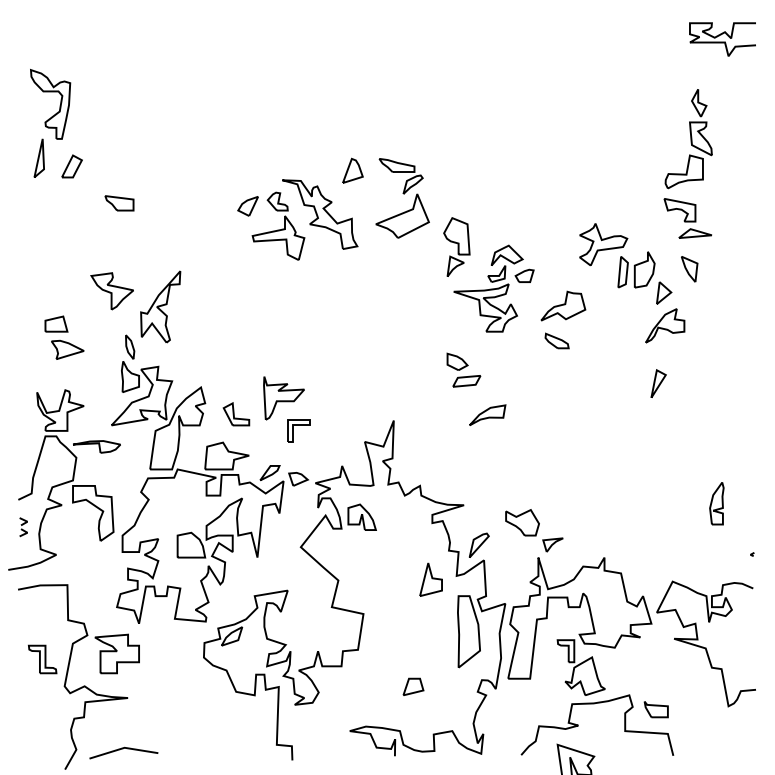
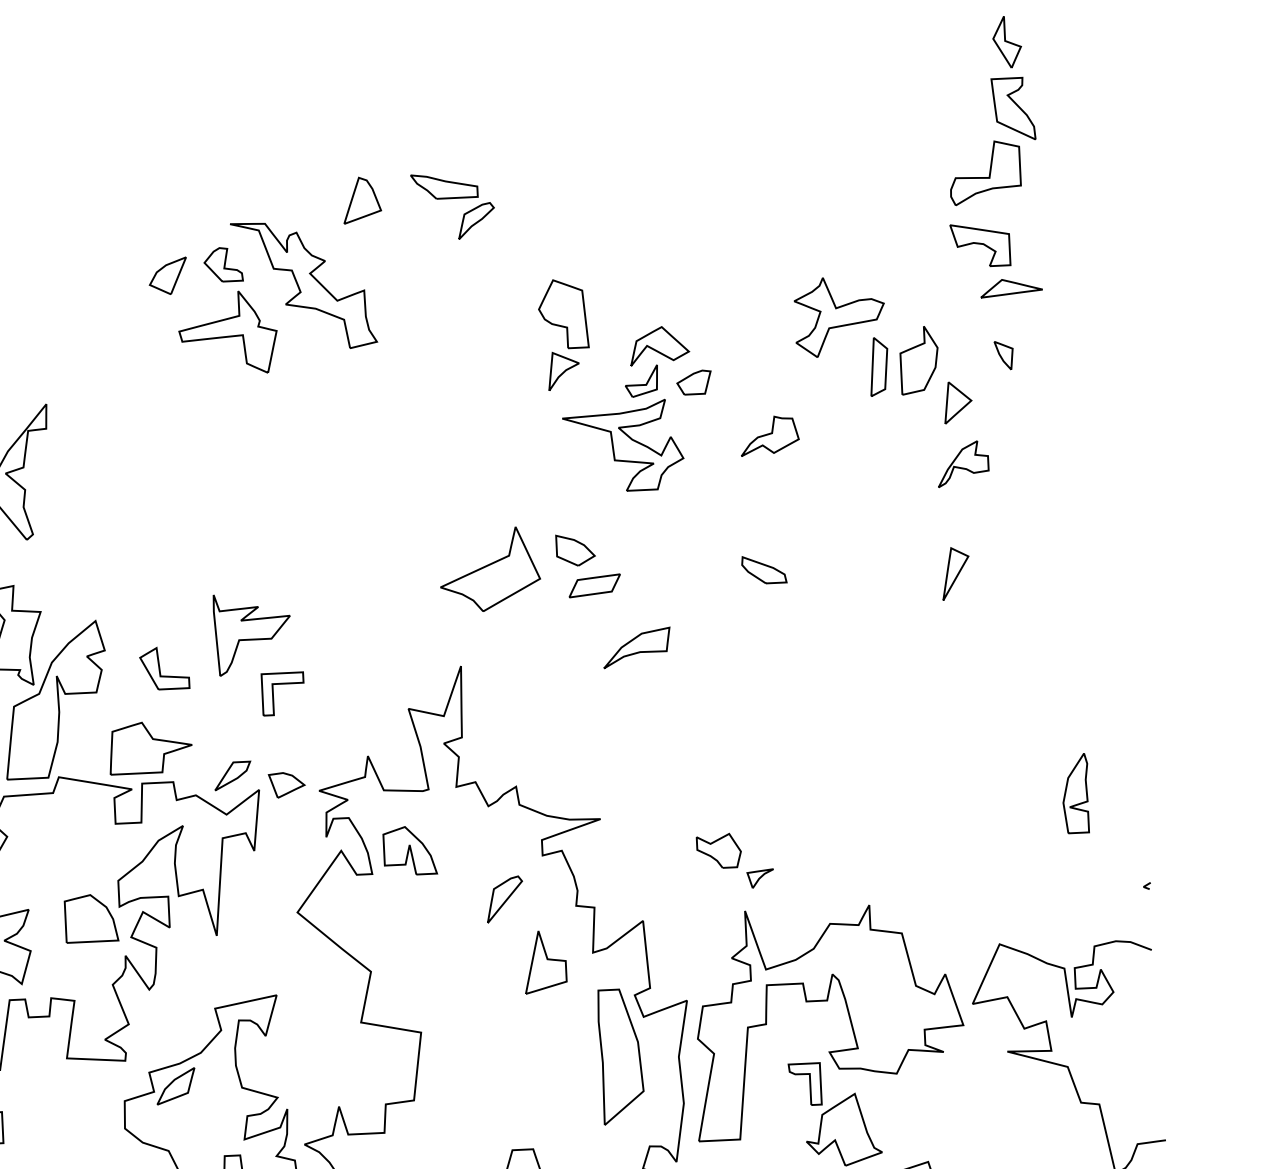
part: (402, 215) -> (489, 568), moved
part: (689, 269) -> (1003, 355), size x0.6
part: (563, 305) -> (769, 434), size x0.7
part: (665, 325) -> (963, 463), size x0.7
part: (556, 340) -> (762, 568), moved
part: (534, 530) -> (735, 860), size x0.7
part: (479, 544) -> (505, 897), moved

